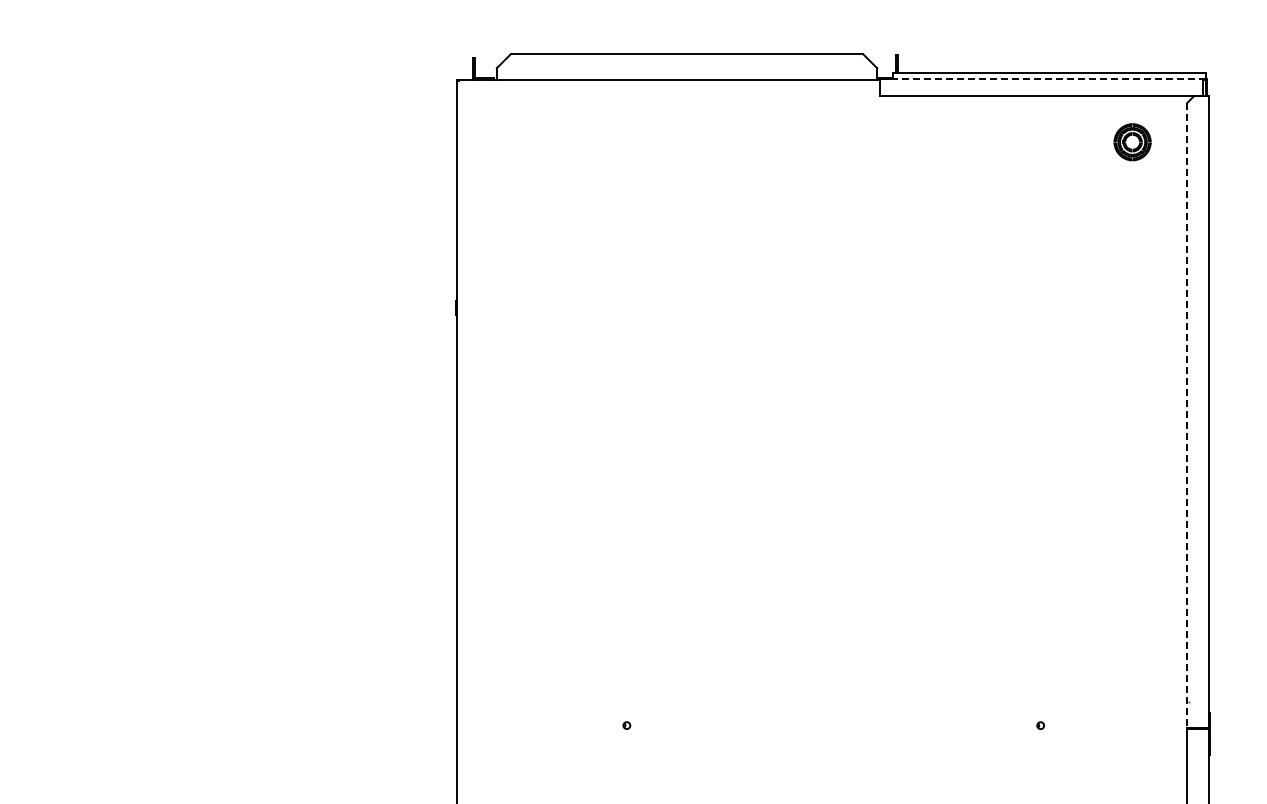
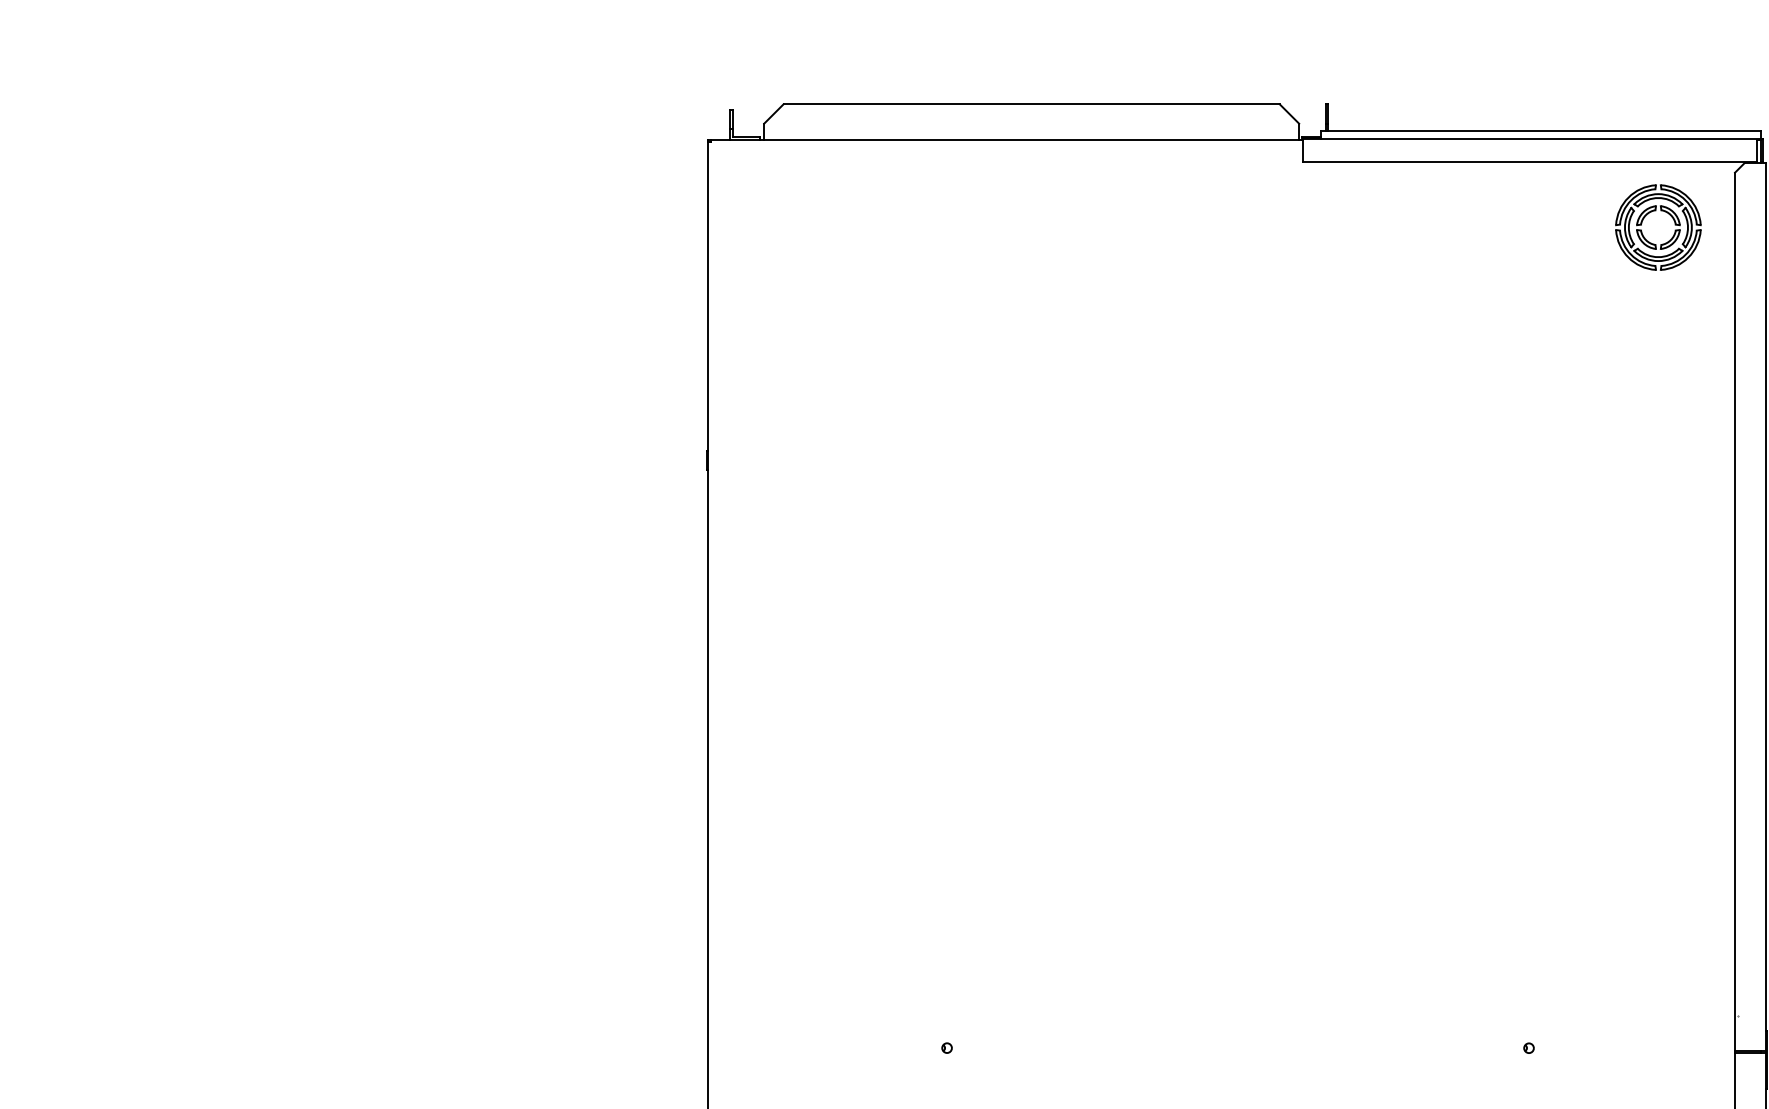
line: (1043, 78) -> (1532, 138), dashed -> solid
part: (1132, 142) -> (1658, 228), size x1.67
line: (1187, 415) -> (1735, 612), dashed -> solid

